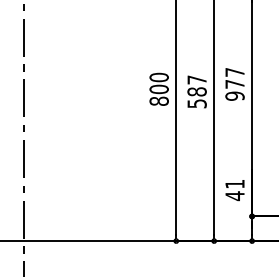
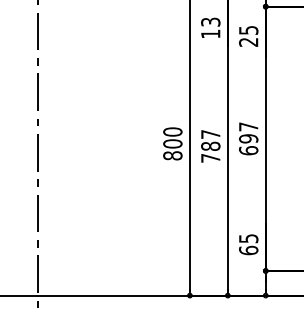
text: (234, 90) -> (248, 144), 977 -> 697
text: (196, 104) -> (210, 158), 587 -> 787
text: (234, 190) -> (248, 244), 41 -> 65

